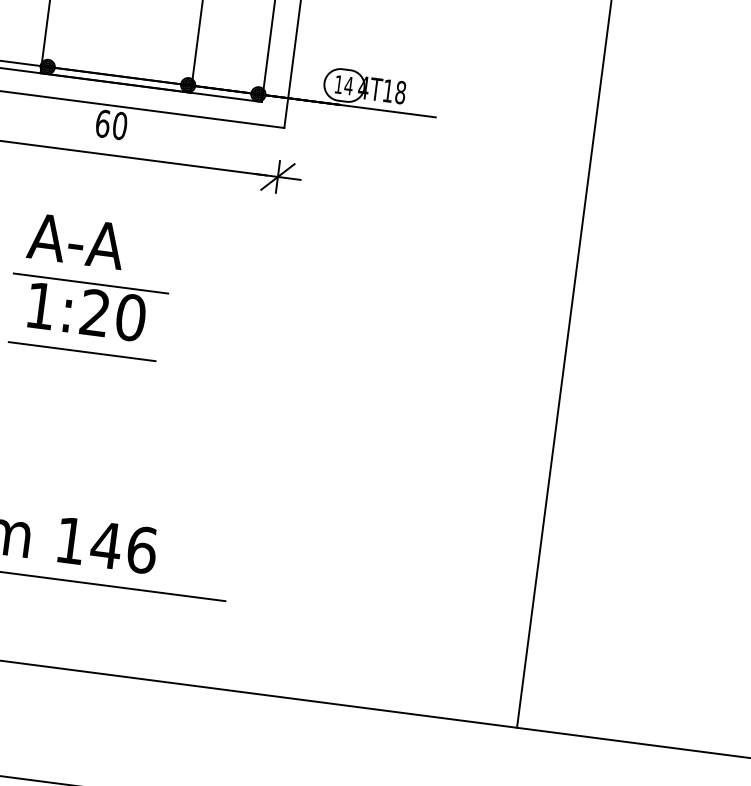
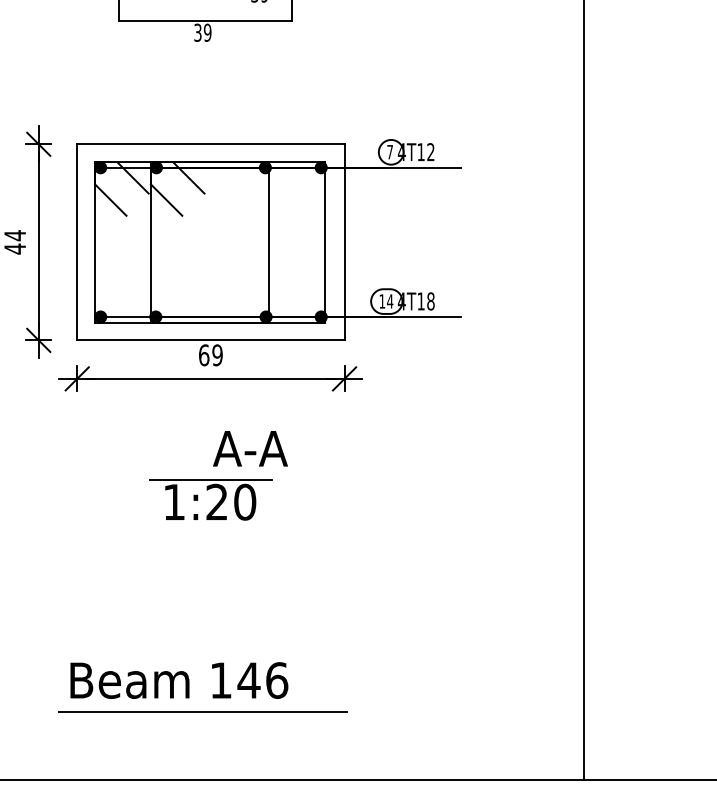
text: (119, 126) -> (217, 355), 60 -> 69
text: (76, 240) -> (250, 448), moved
line: (81, 351) -> (210, 533), removed

